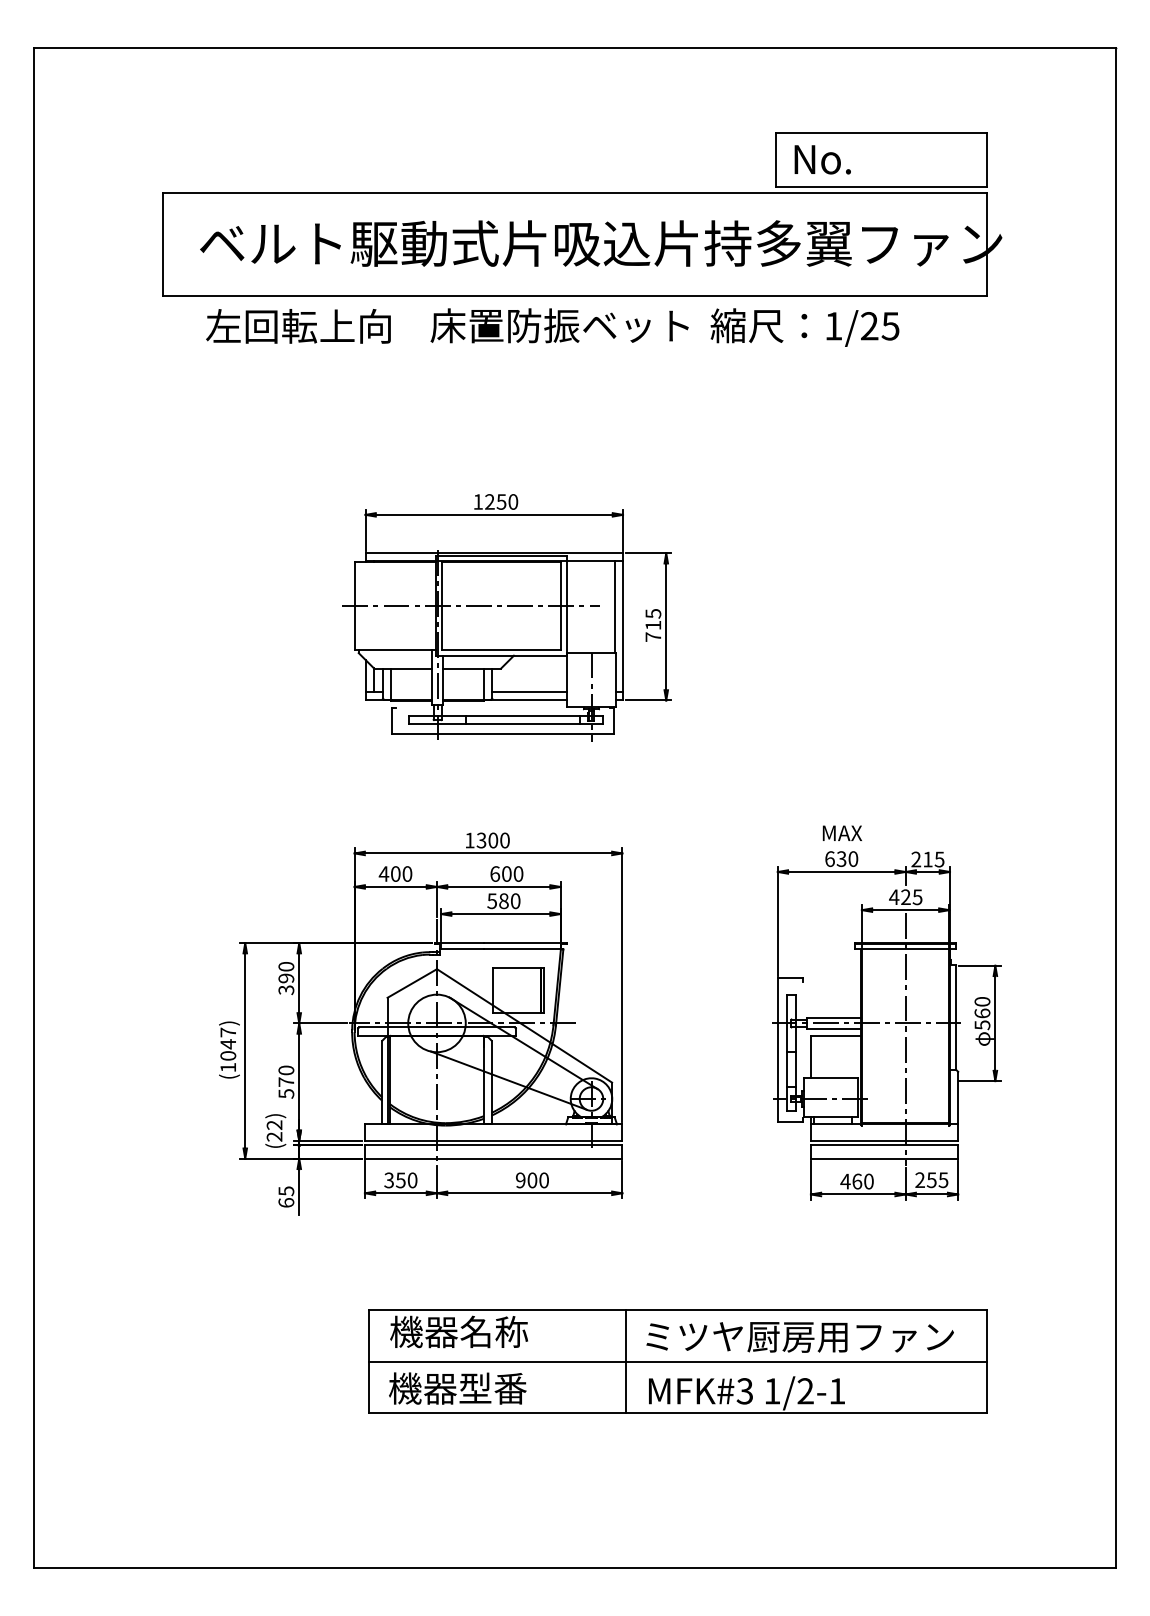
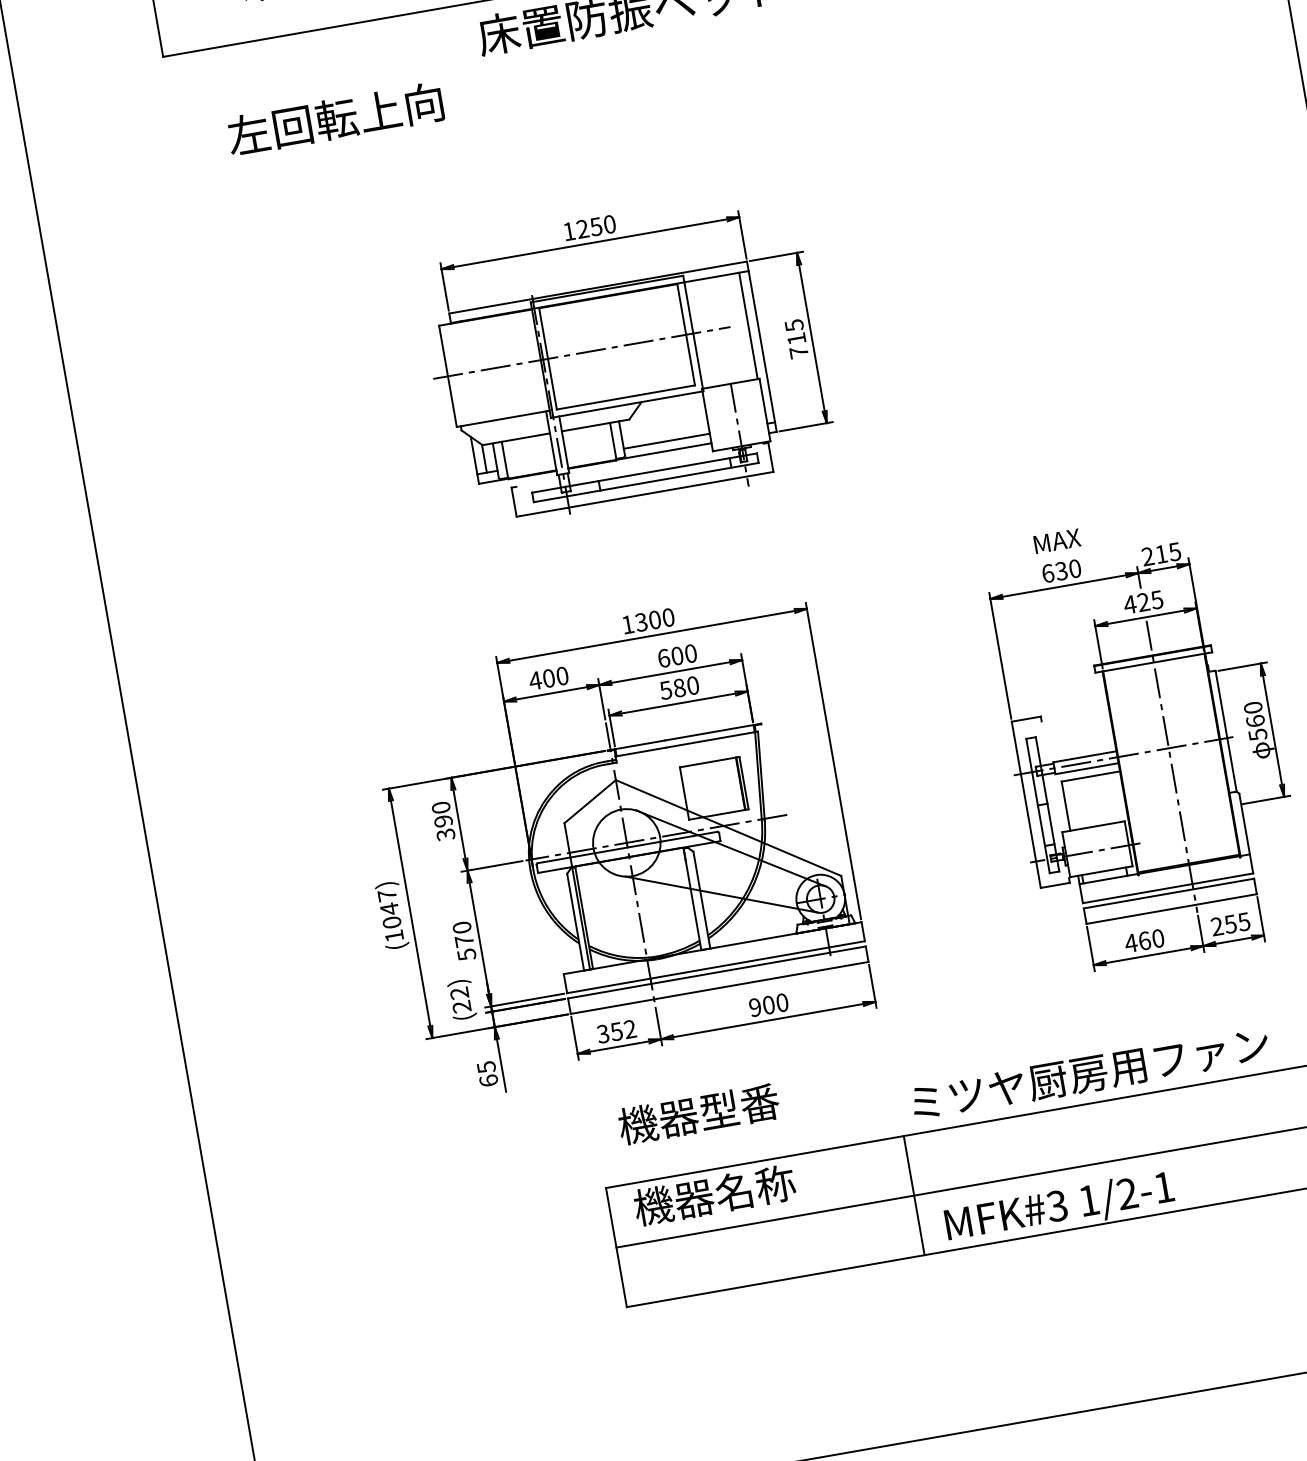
text: (298, 326) -> (335, 119), moved
text: (412, 1180) -> (630, 1029), 350 -> 352
text: (799, 1337) -> (1089, 1074), moved
text: (457, 1388) -> (698, 1114), moved

